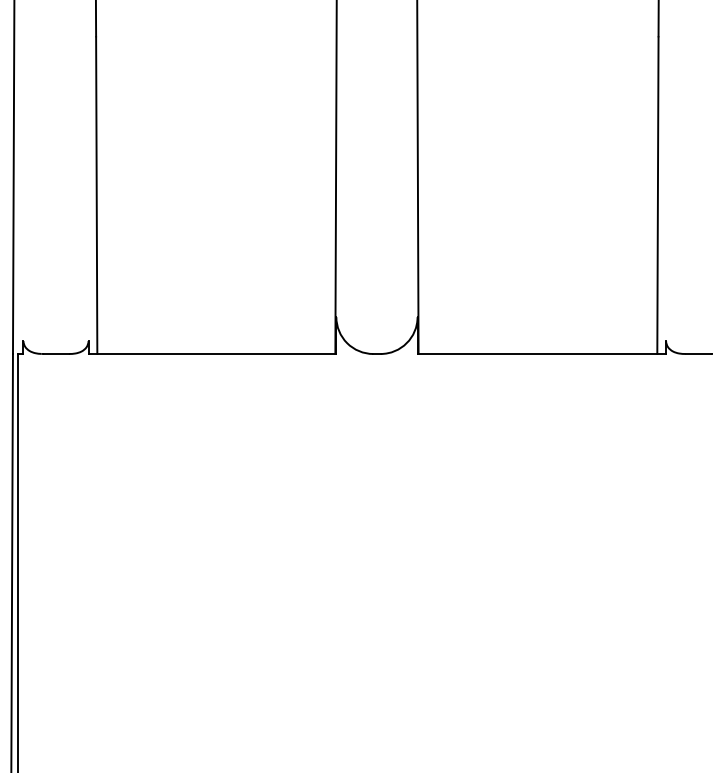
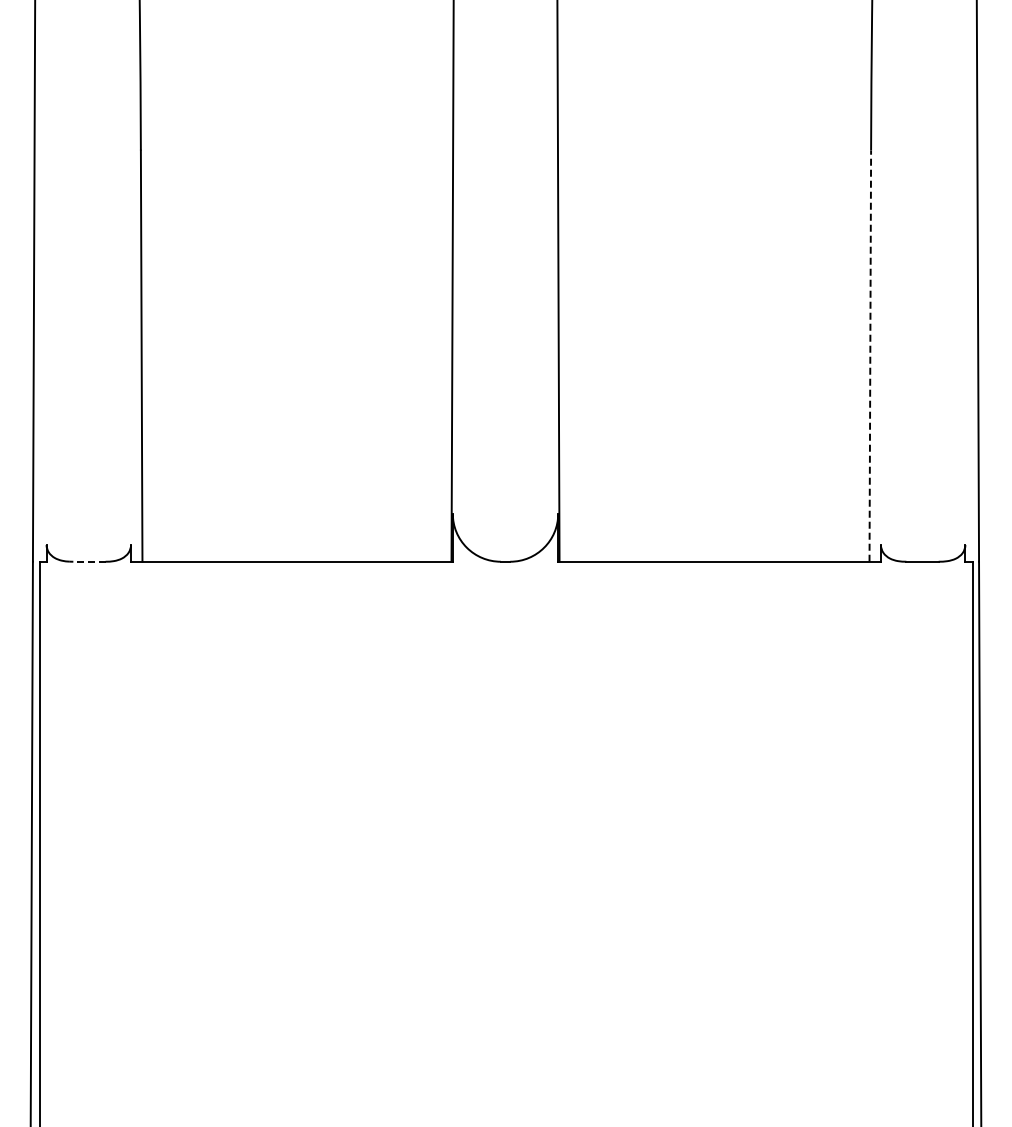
line: (658, 195) -> (870, 356), solid -> dashed
line: (55, 353) -> (88, 561), solid -> dashed

